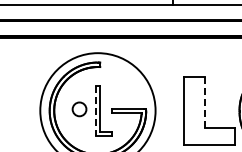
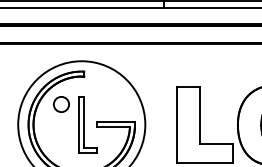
line: (204, 102) -> (199, 115), dashed -> solid
circle: (79, 109) -> (61, 104), moved
line: (95, 111) -> (79, 125), dashed -> solid

